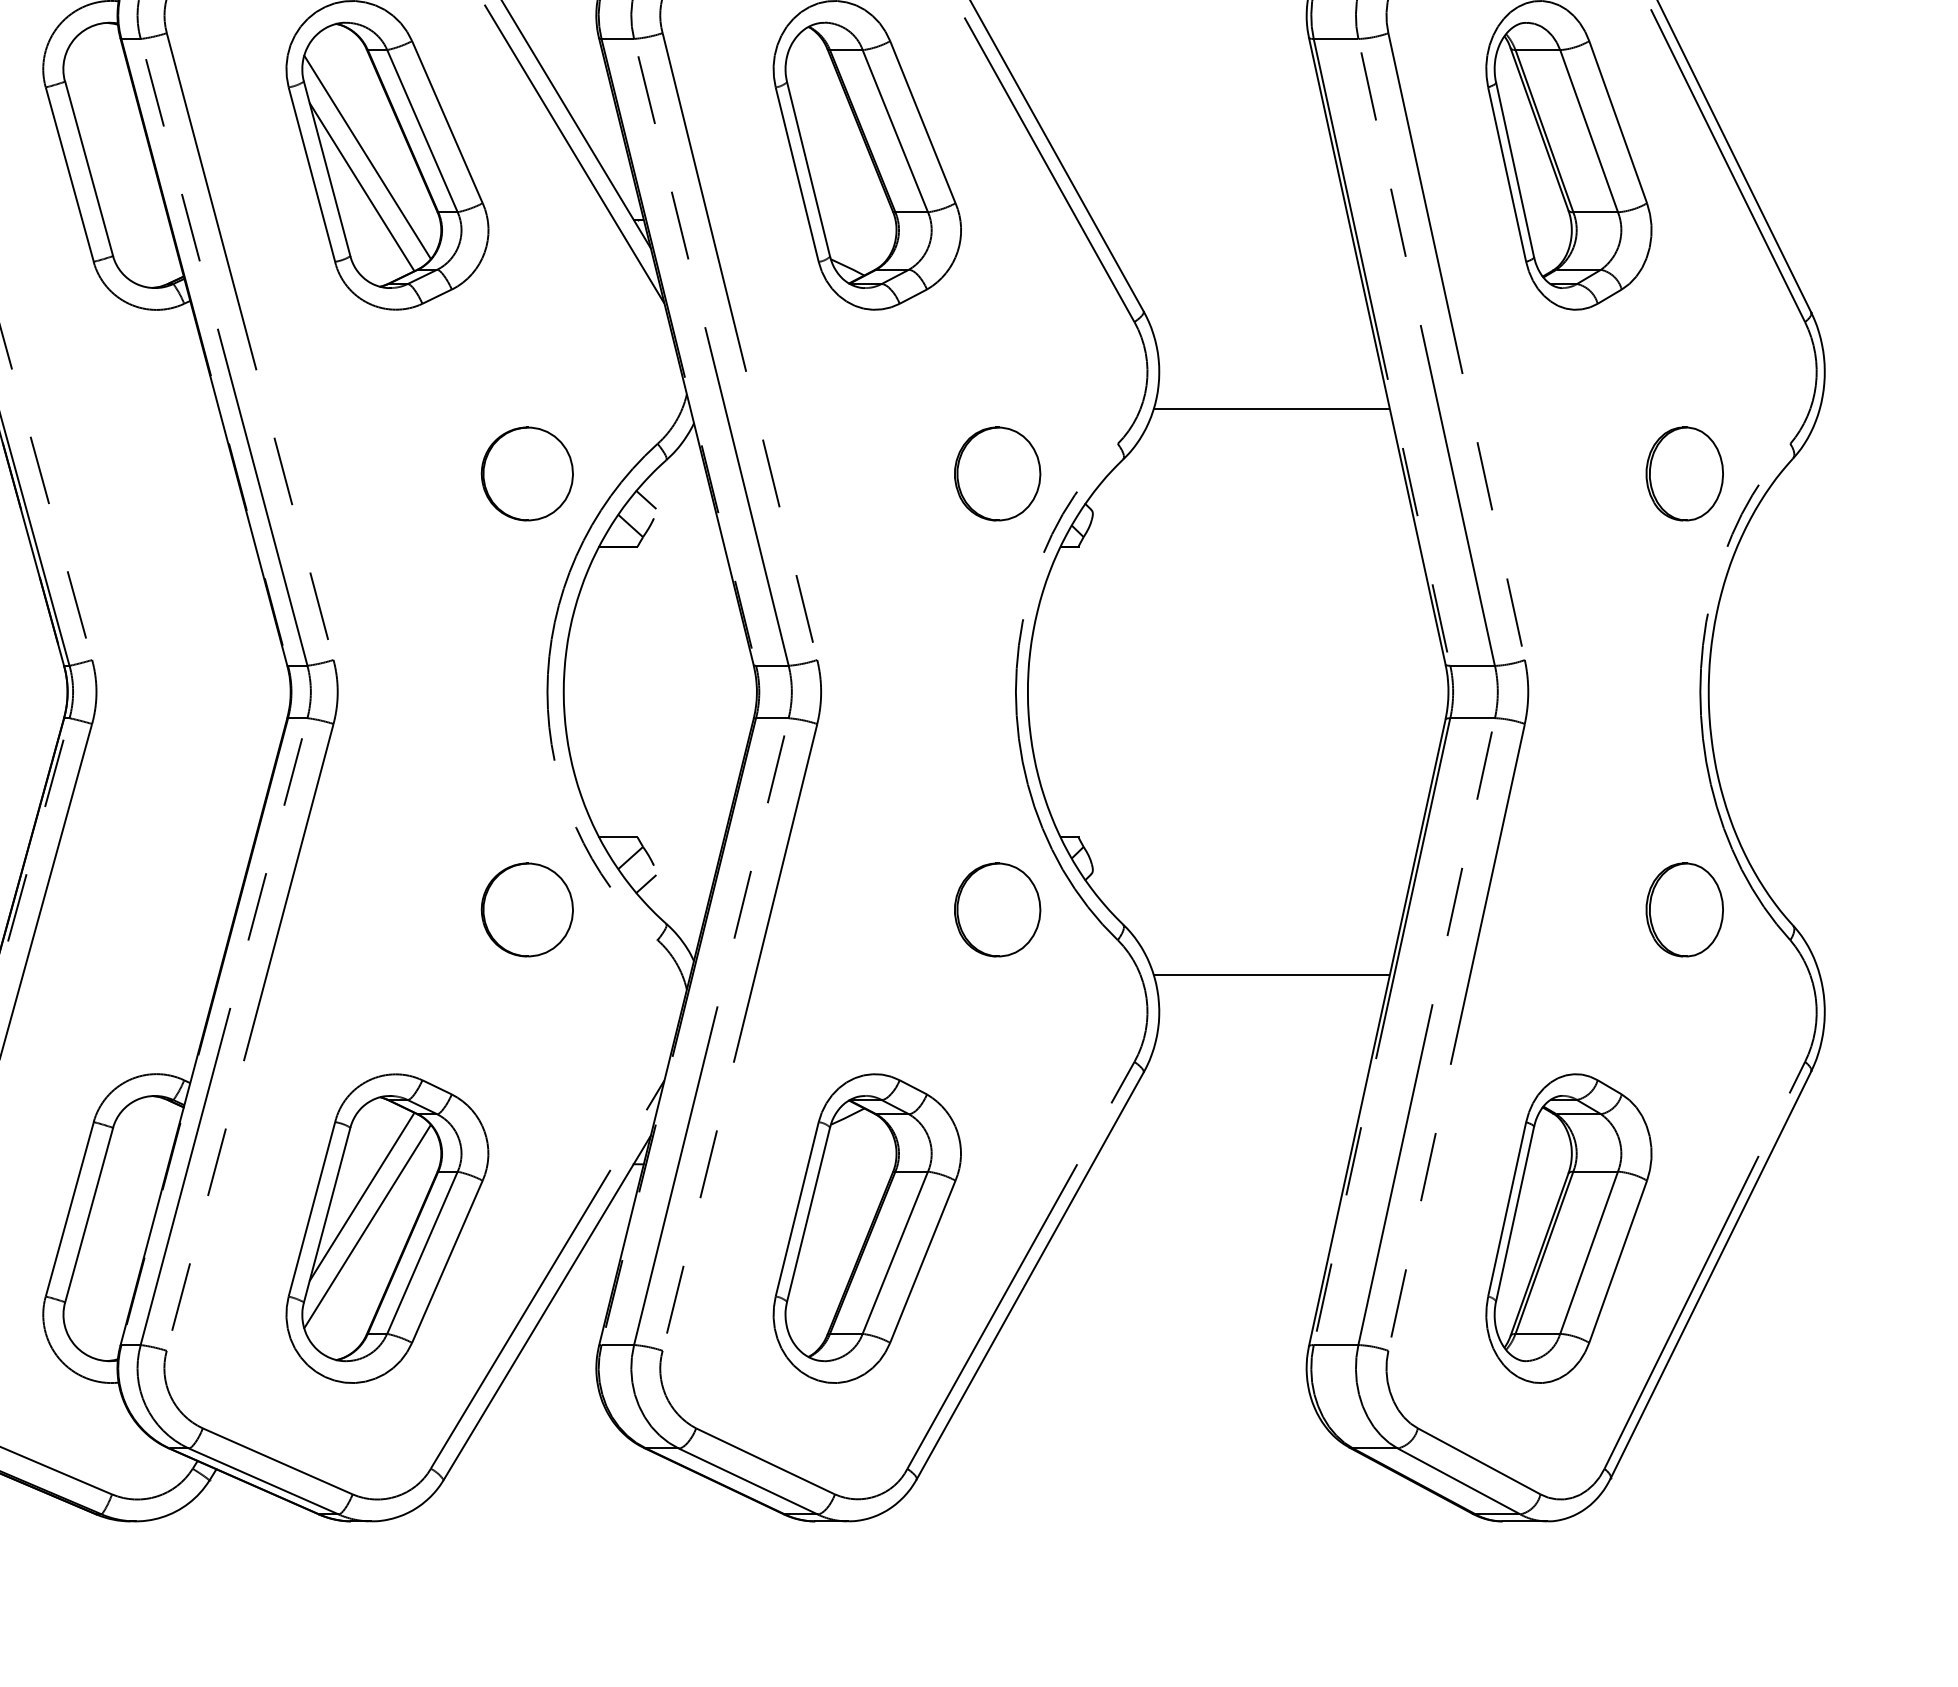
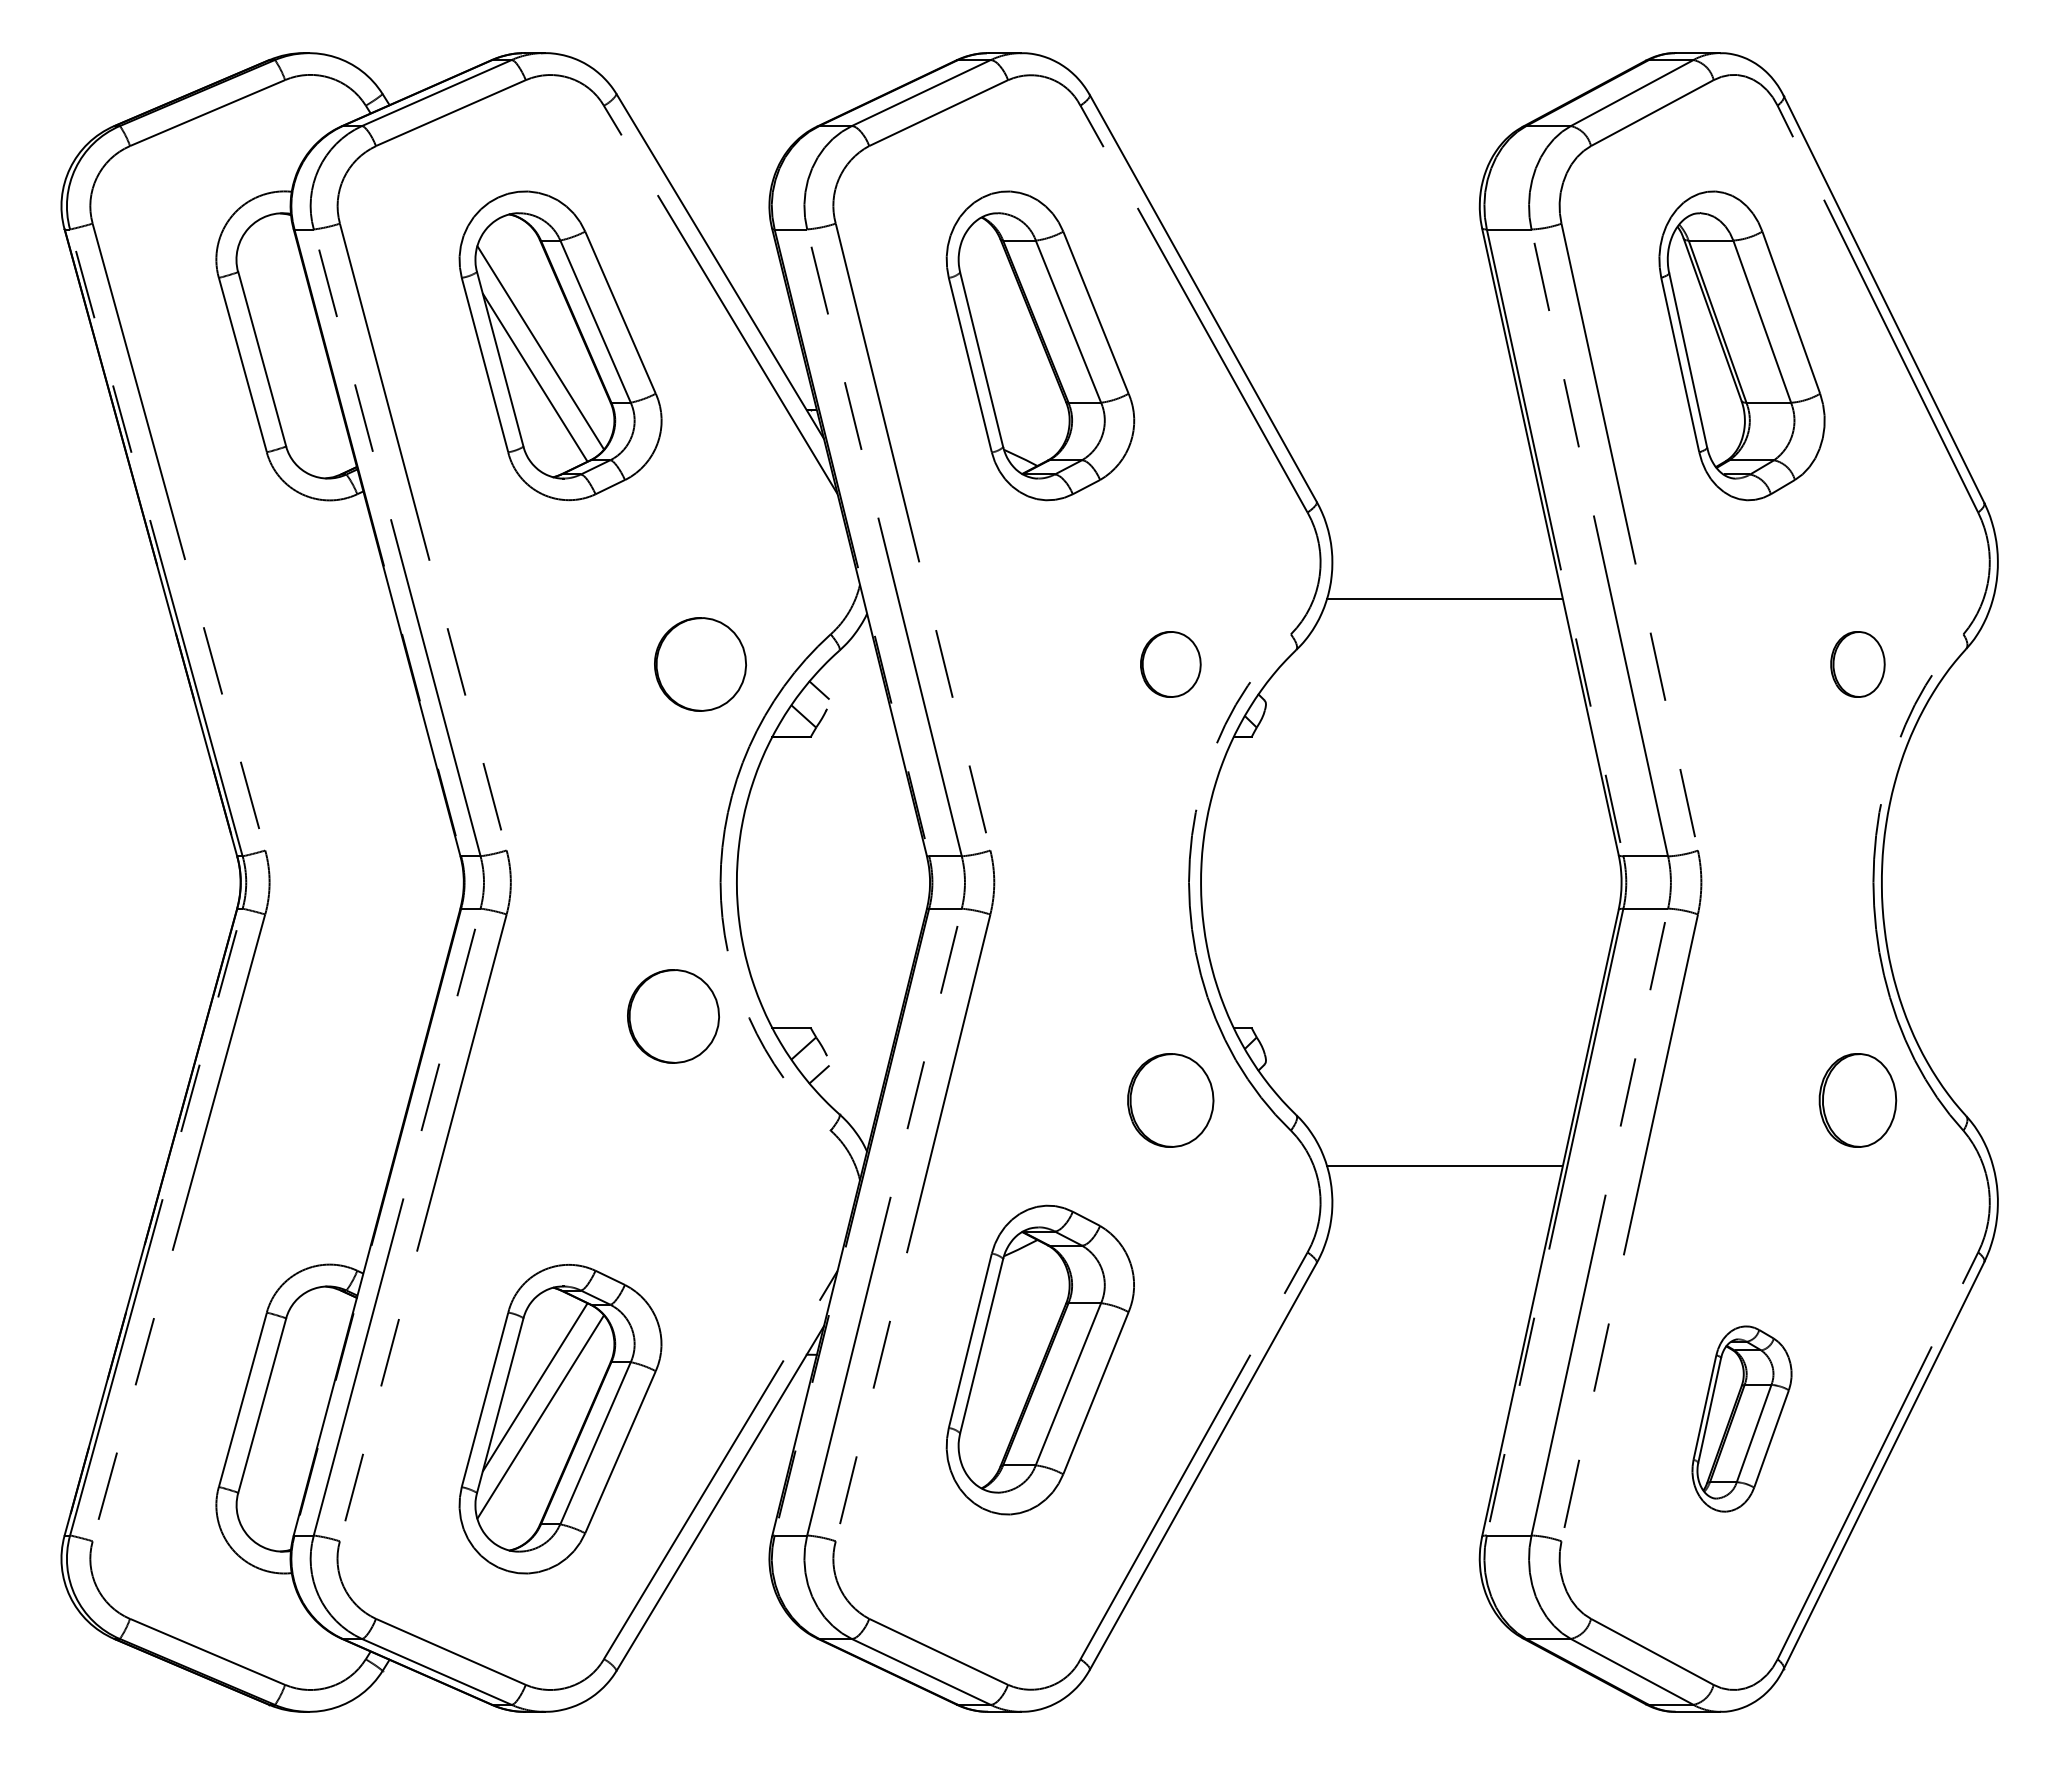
part: (997, 474) -> (1170, 664), size x0.7
part: (1684, 474) -> (1857, 664), size x0.7
part: (527, 910) -> (673, 1016), moved
part: (866, 1228) -> (1039, 1359), moved
part: (1568, 1228) -> (1741, 1418), size x0.6

